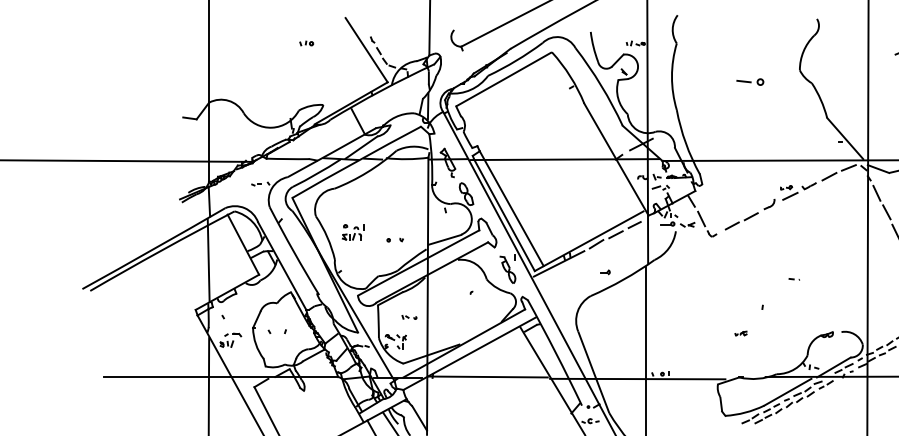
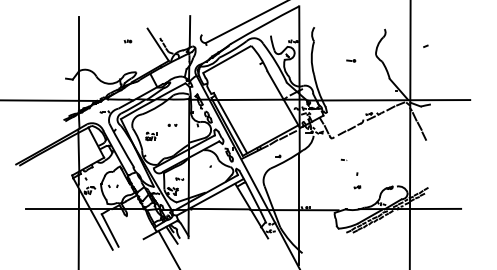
part: (751, 81) -> (351, 60), size x0.62
part: (395, 238) -> (172, 124), moved
part: (792, 278) -> (343, 159), moved
part: (741, 333) -> (357, 187), moved

